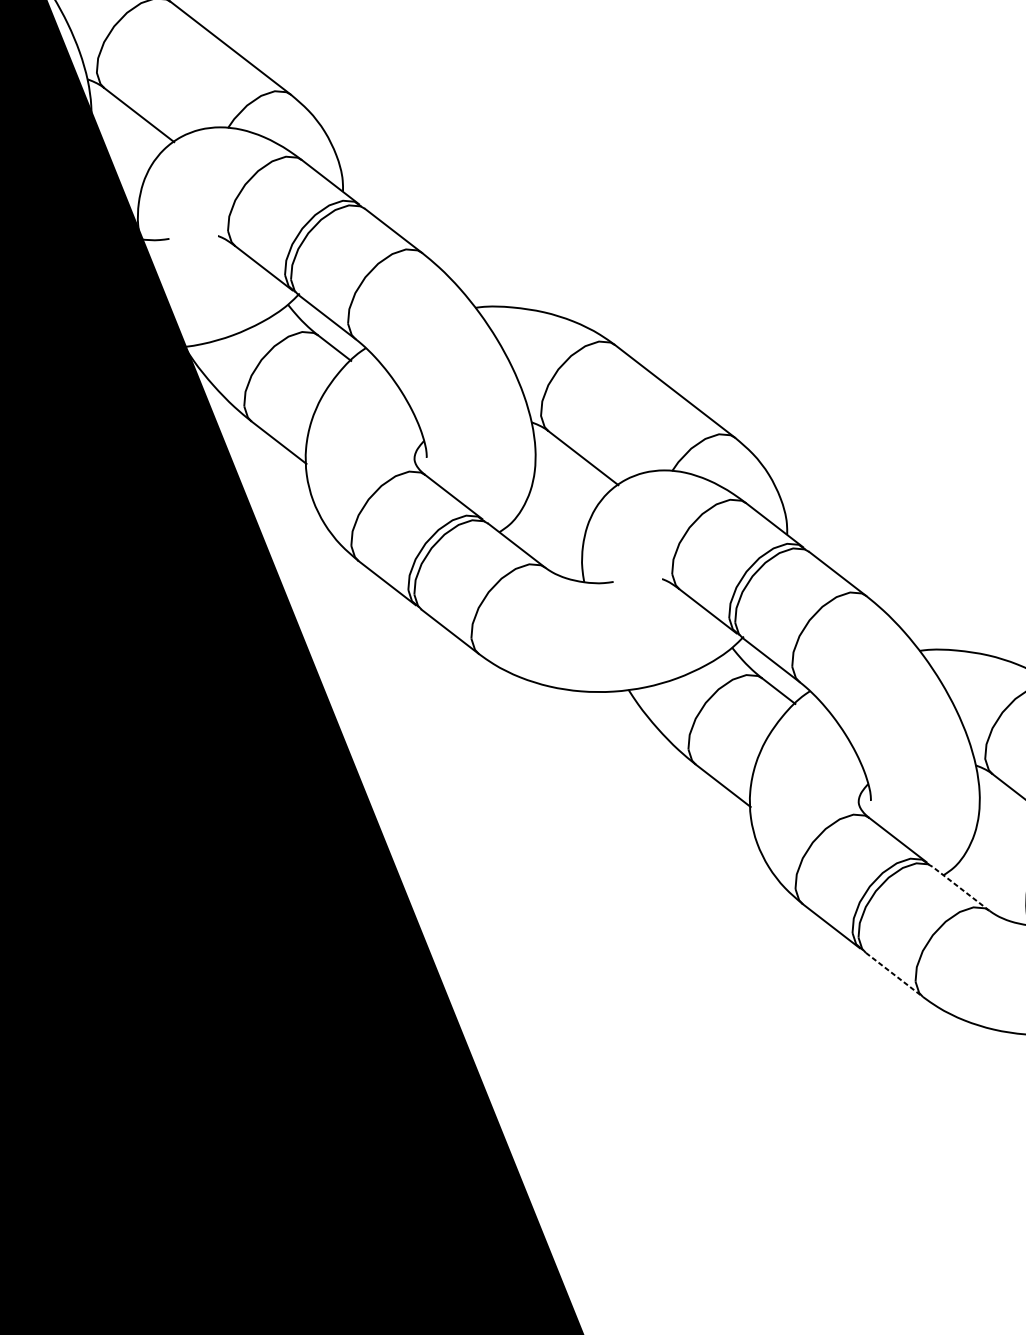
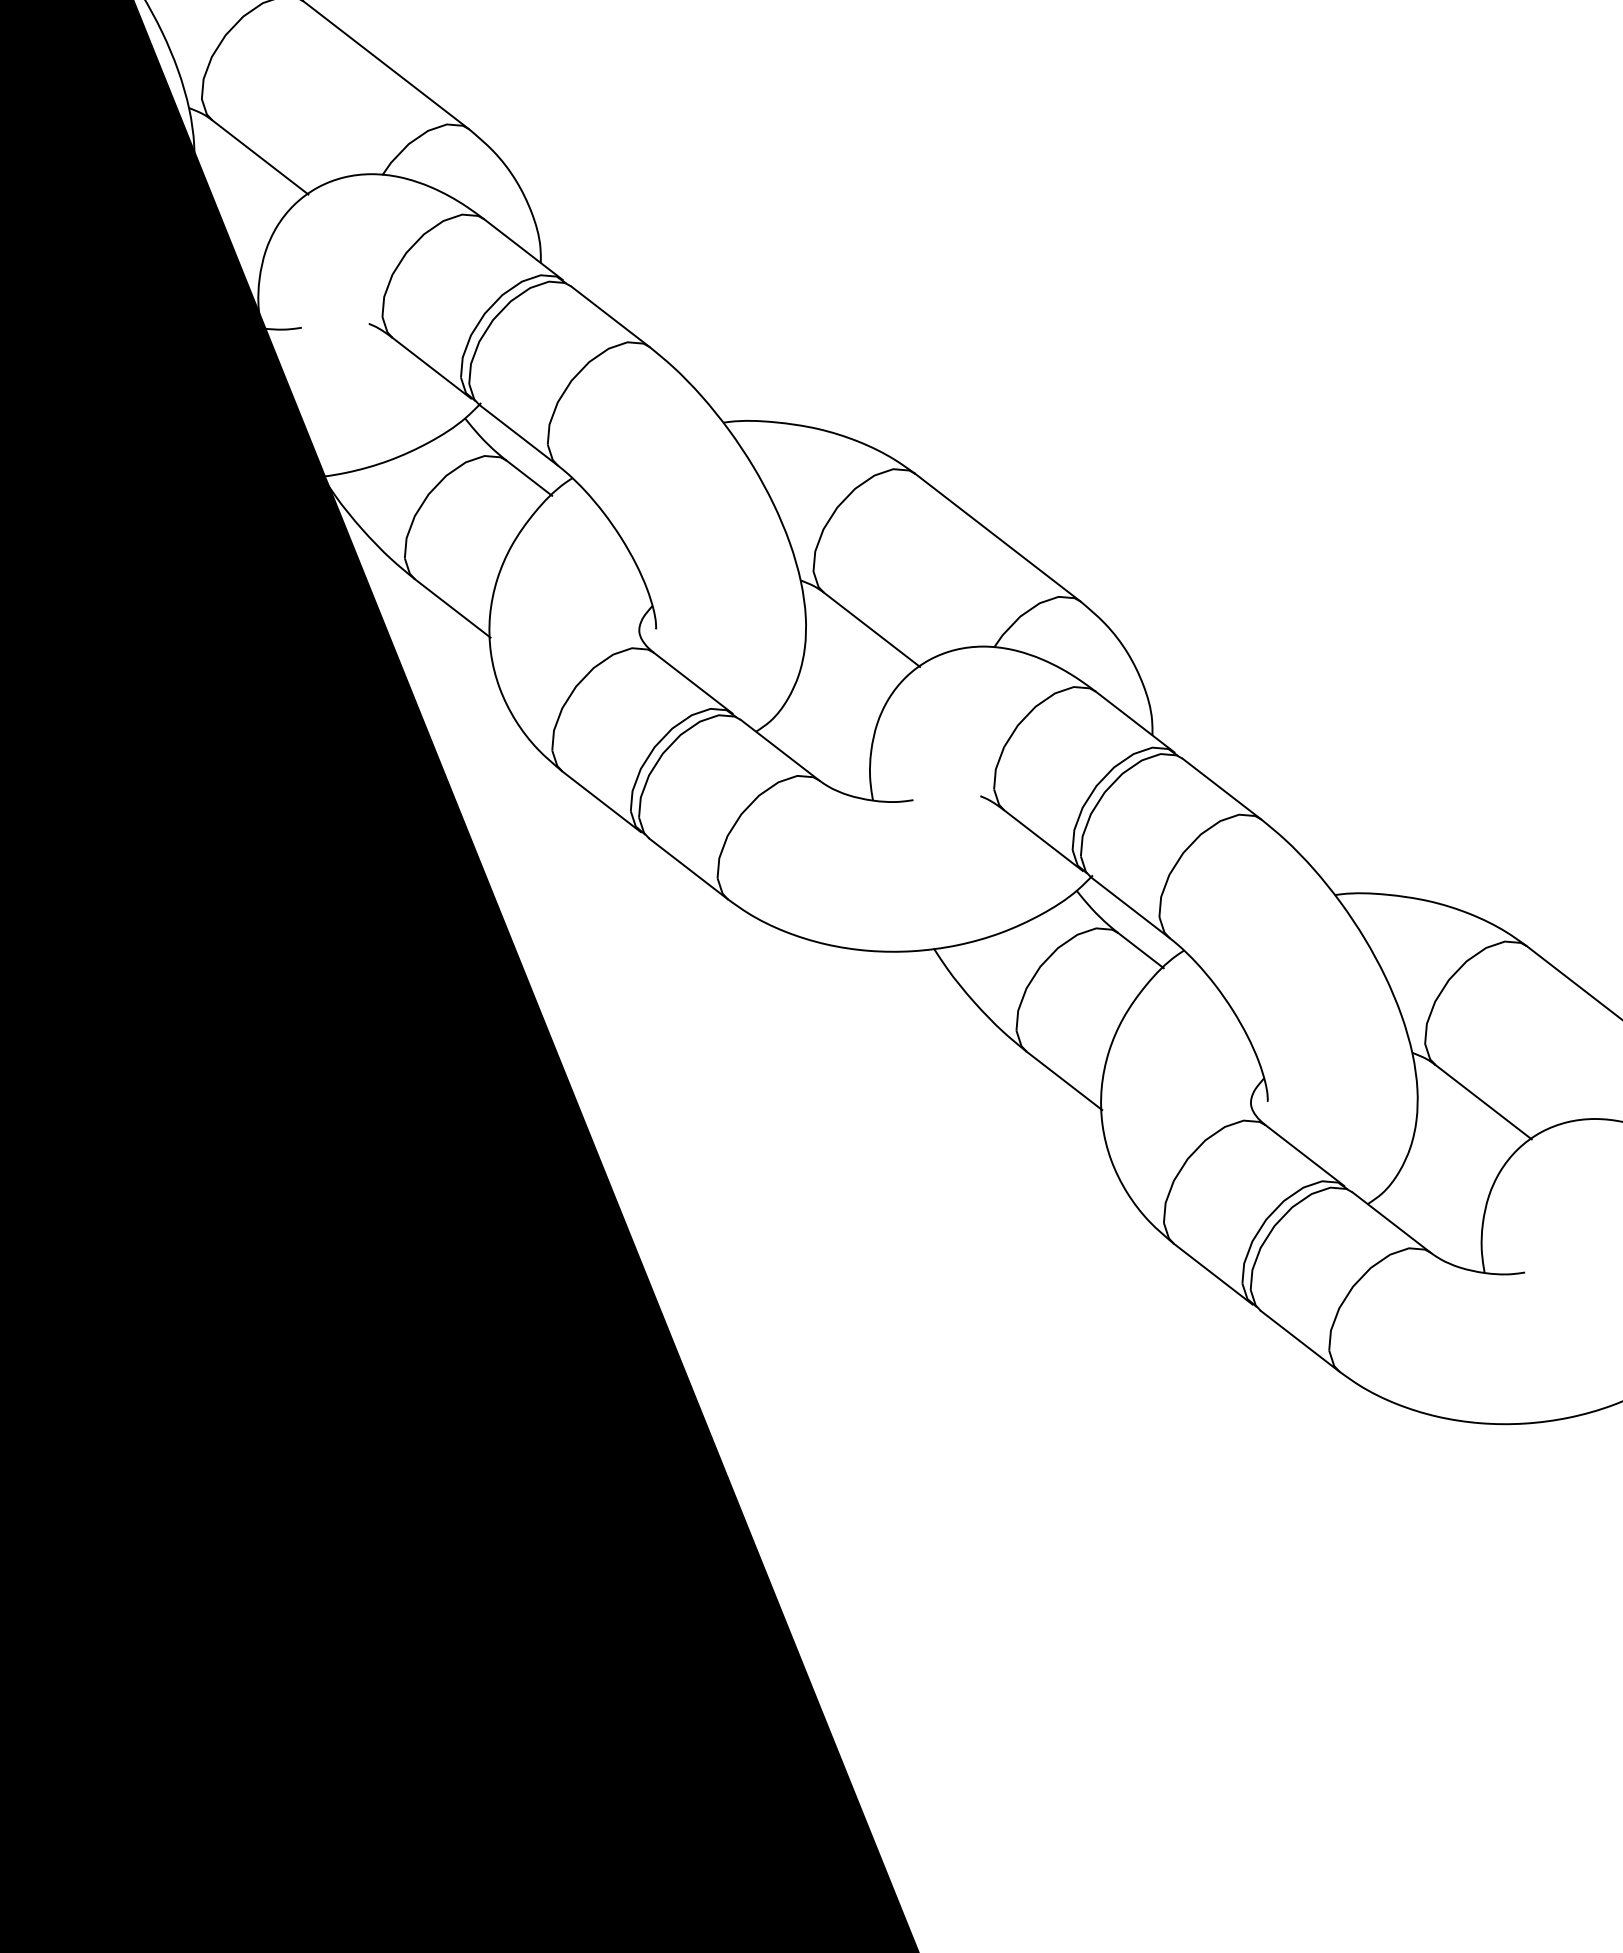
line: (960, 888) -> (1391, 1222), dashed -> solid
line: (894, 975) -> (1300, 1341), dashed -> solid

